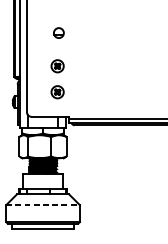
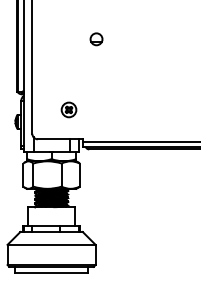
part: (58, 33) -> (96, 39), moved
part: (57, 65) -> (68, 78), removed
line: (43, 204) -> (52, 244), dashed -> solid

